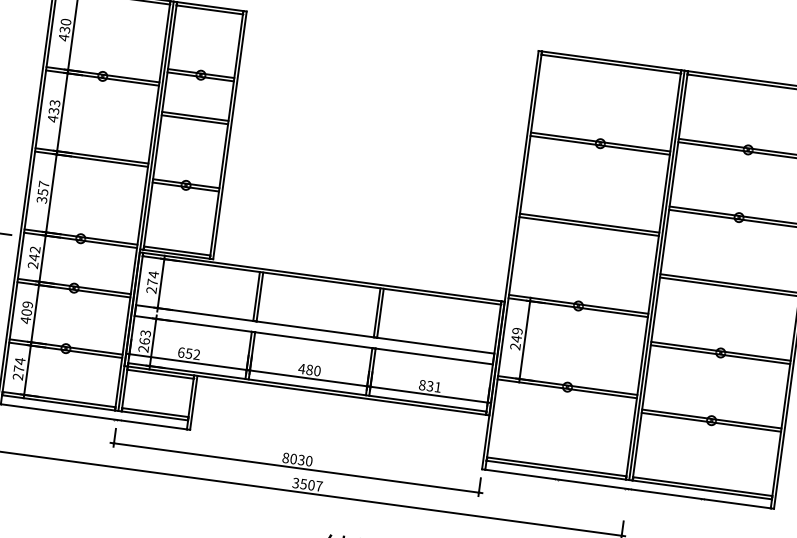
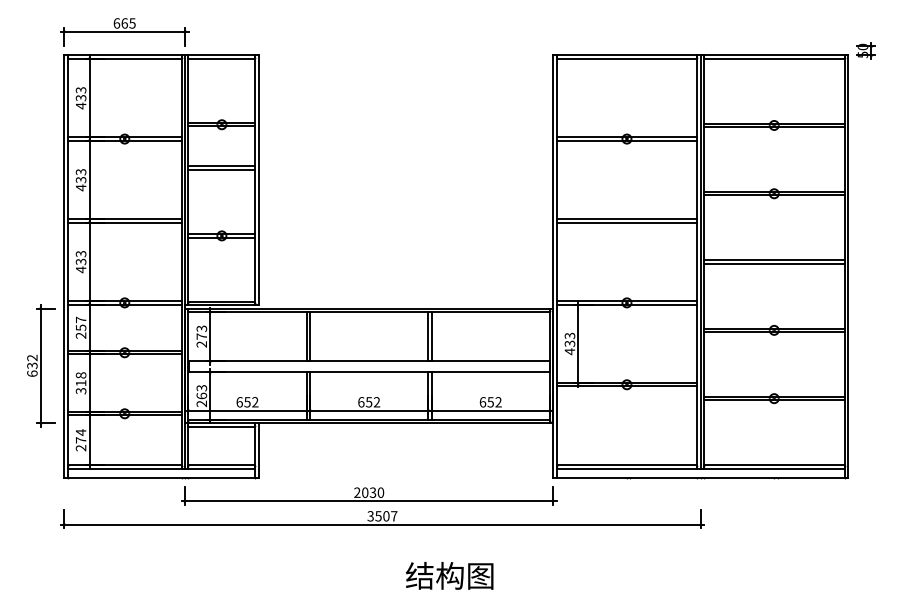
text: (66, 22) -> (81, 90), 430 -> 433
text: (42, 191) -> (80, 261), 357 -> 433
text: (34, 253) -> (80, 323), 242 -> 257
text: (153, 274) -> (201, 328), 274 -> 273
text: (26, 312) -> (80, 383), 409 -> 318
text: (516, 338) -> (569, 343), 249 -> 433
text: (309, 370) -> (368, 402), 480 -> 652
text: (429, 386) -> (490, 402), 831 -> 652
text: (286, 457) -> (357, 492), 8030 -> 2030

